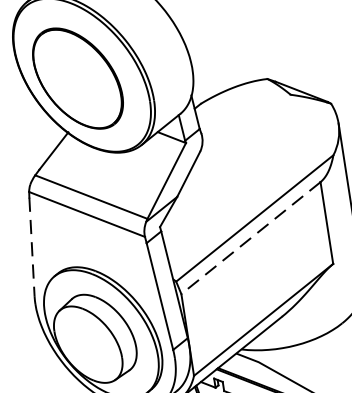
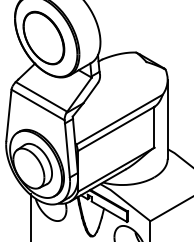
line: (249, 239) -> (115, 129), dashed -> solid
line: (31, 248) -> (8, 117), dashed -> solid

